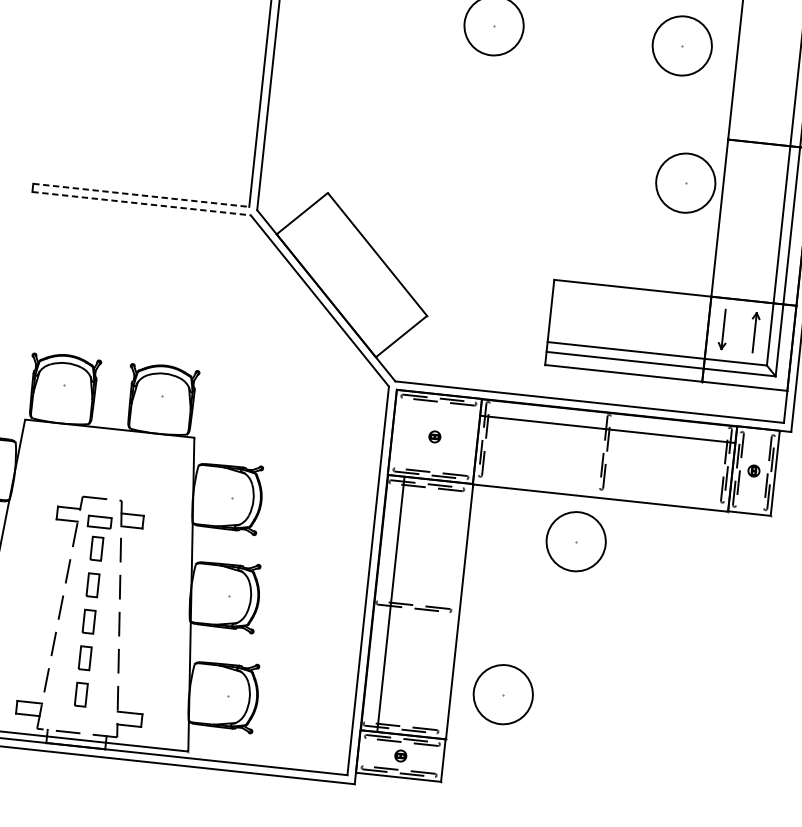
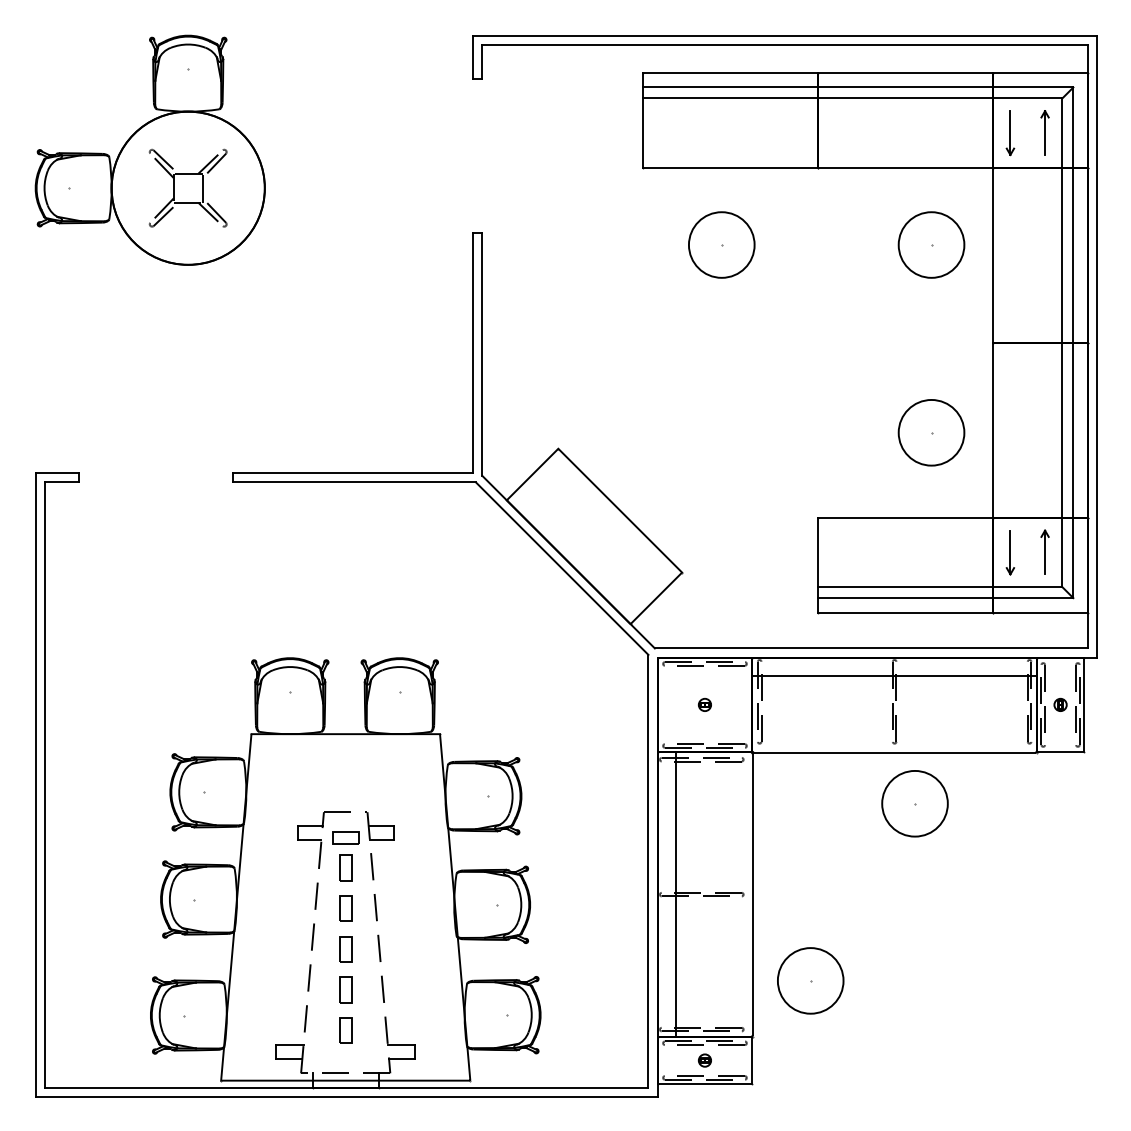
part: (685, 182) -> (931, 432), moved
line: (141, 195) -> (353, 473), dashed -> solid
line: (141, 203) -> (354, 482), dashed -> solid
part: (575, 541) -> (914, 803), moved

